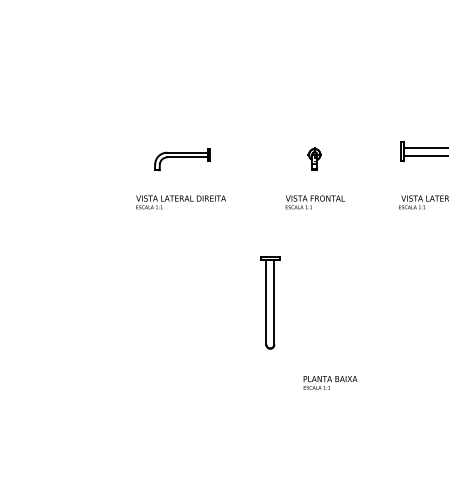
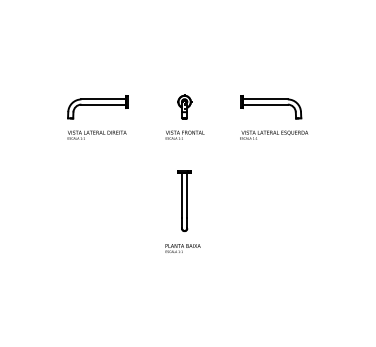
part: (314, 158) -> (184, 106), size x1.67
part: (181, 160) -> (97, 107), size x1.67
part: (270, 301) -> (184, 200), moved
text: (329, 382) -> (182, 248), moved

